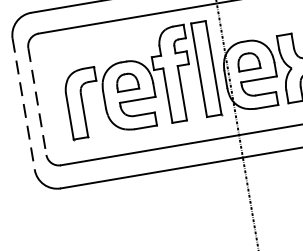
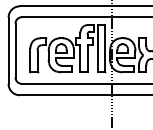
line: (37, 103) -> (15, 51), dashed -> solid
line: (23, 105) -> (8, 51), dashed -> solid

